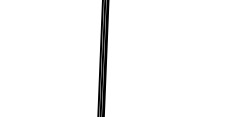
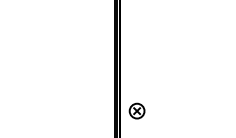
part: (123, 75) -> (136, 110), added

